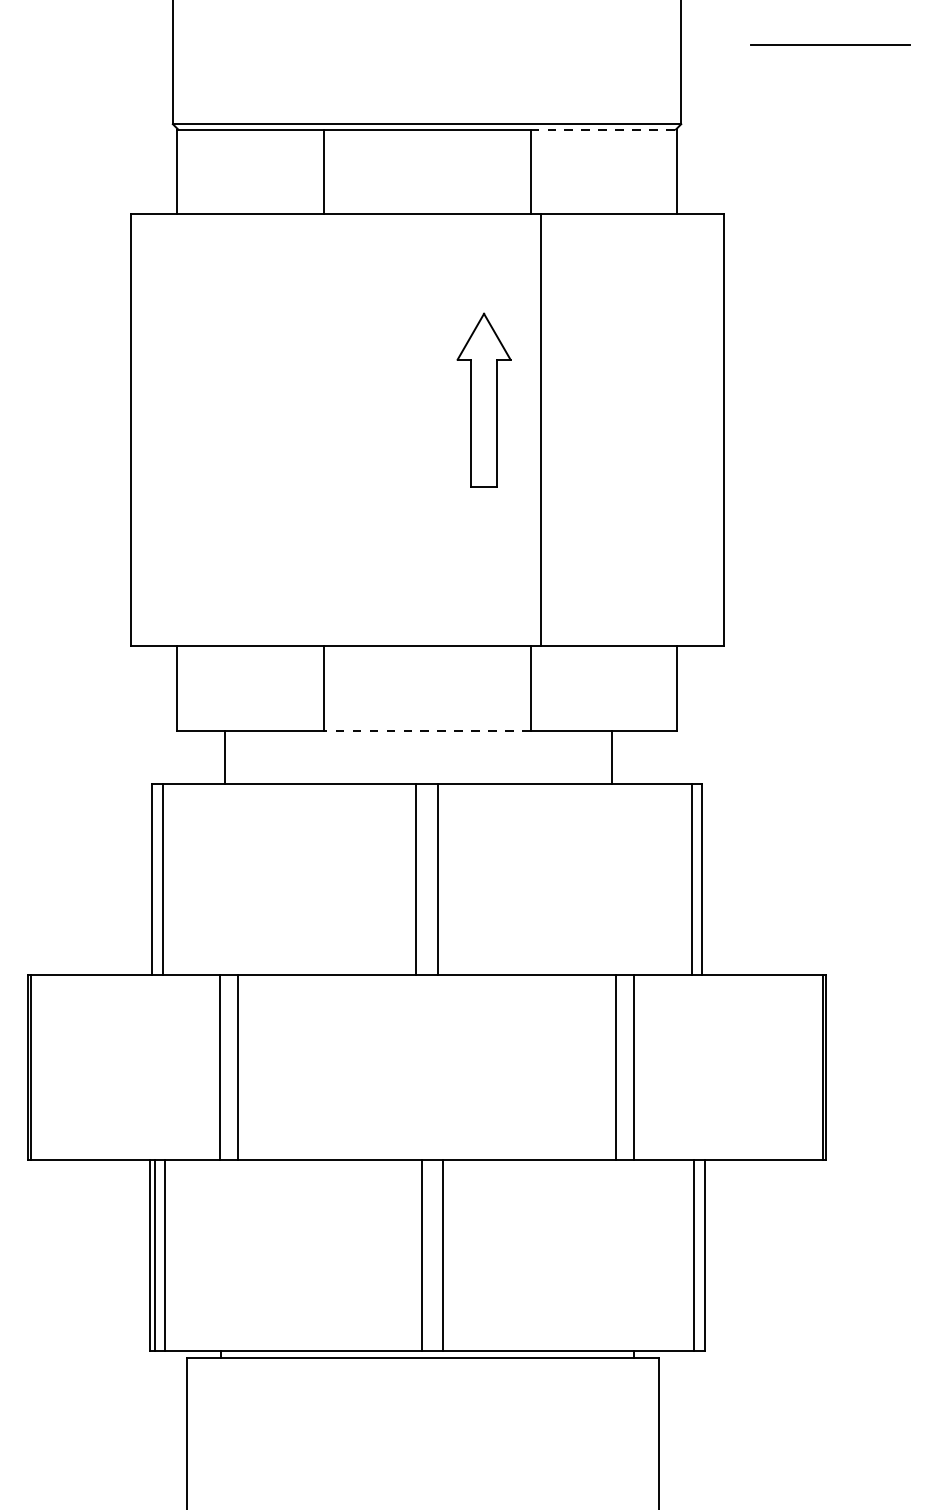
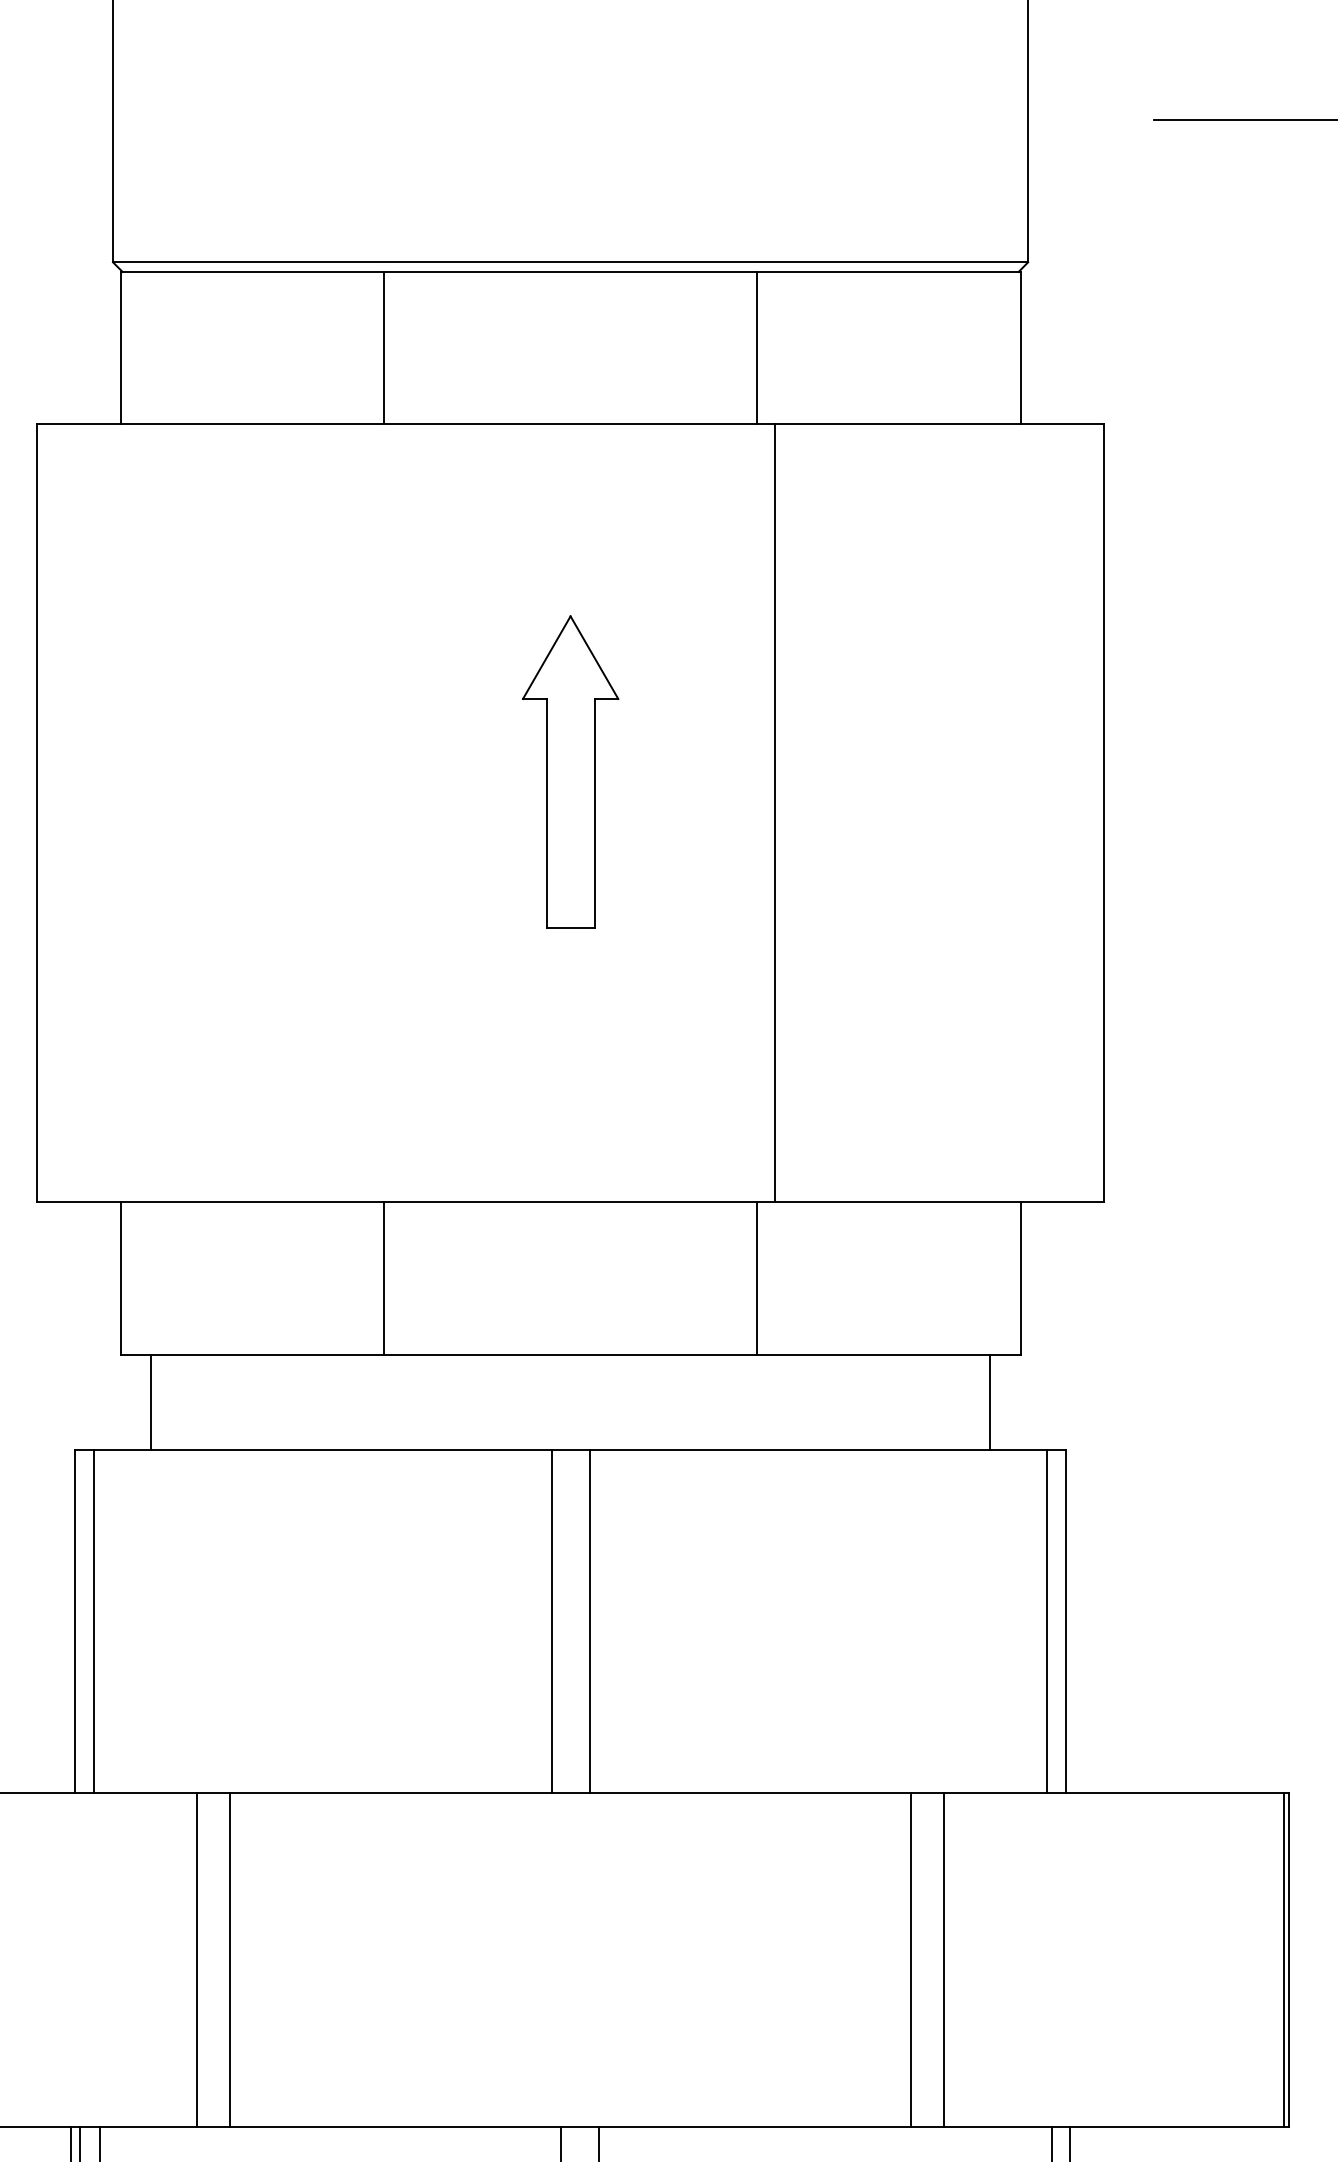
line: (604, 129) -> (890, 271), dashed -> solid
part: (483, 399) -> (569, 770), moved
line: (427, 731) -> (571, 1355), dashed -> solid
line: (225, 757) -> (151, 1402), moved
line: (612, 757) -> (990, 1402), moved

